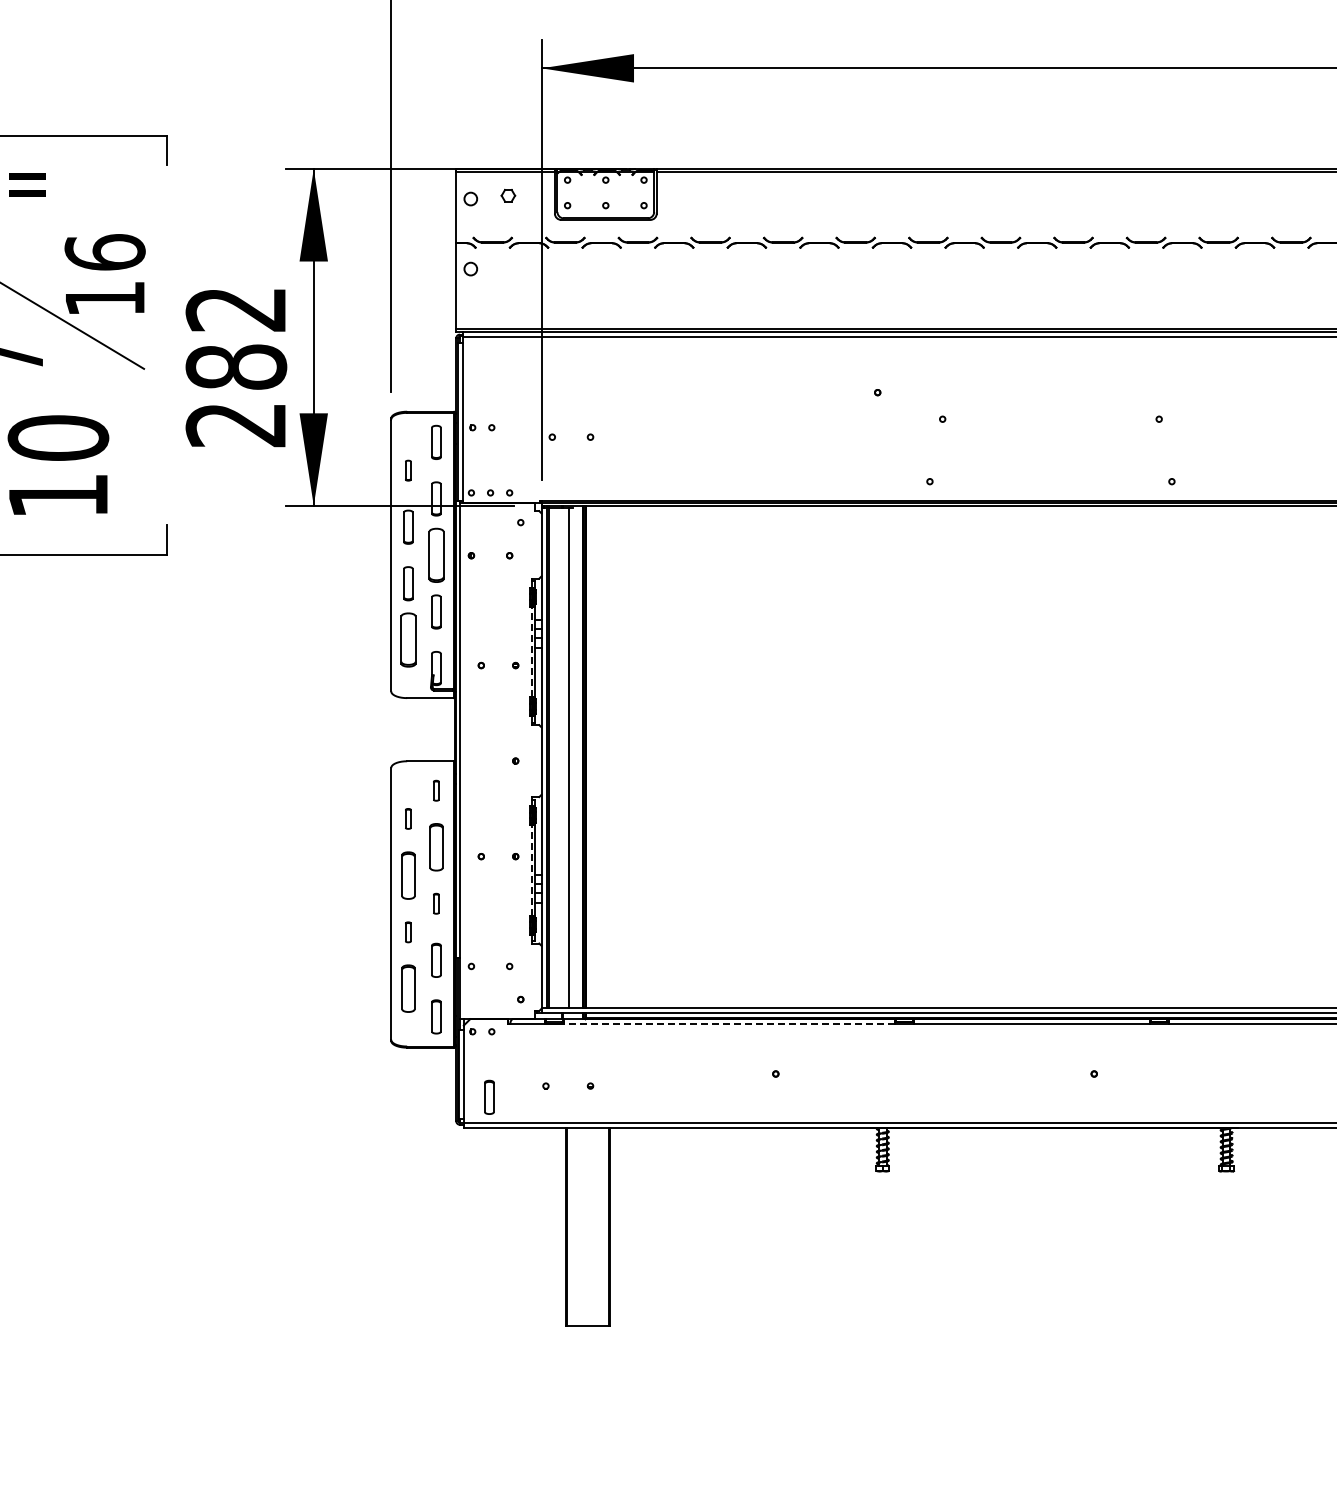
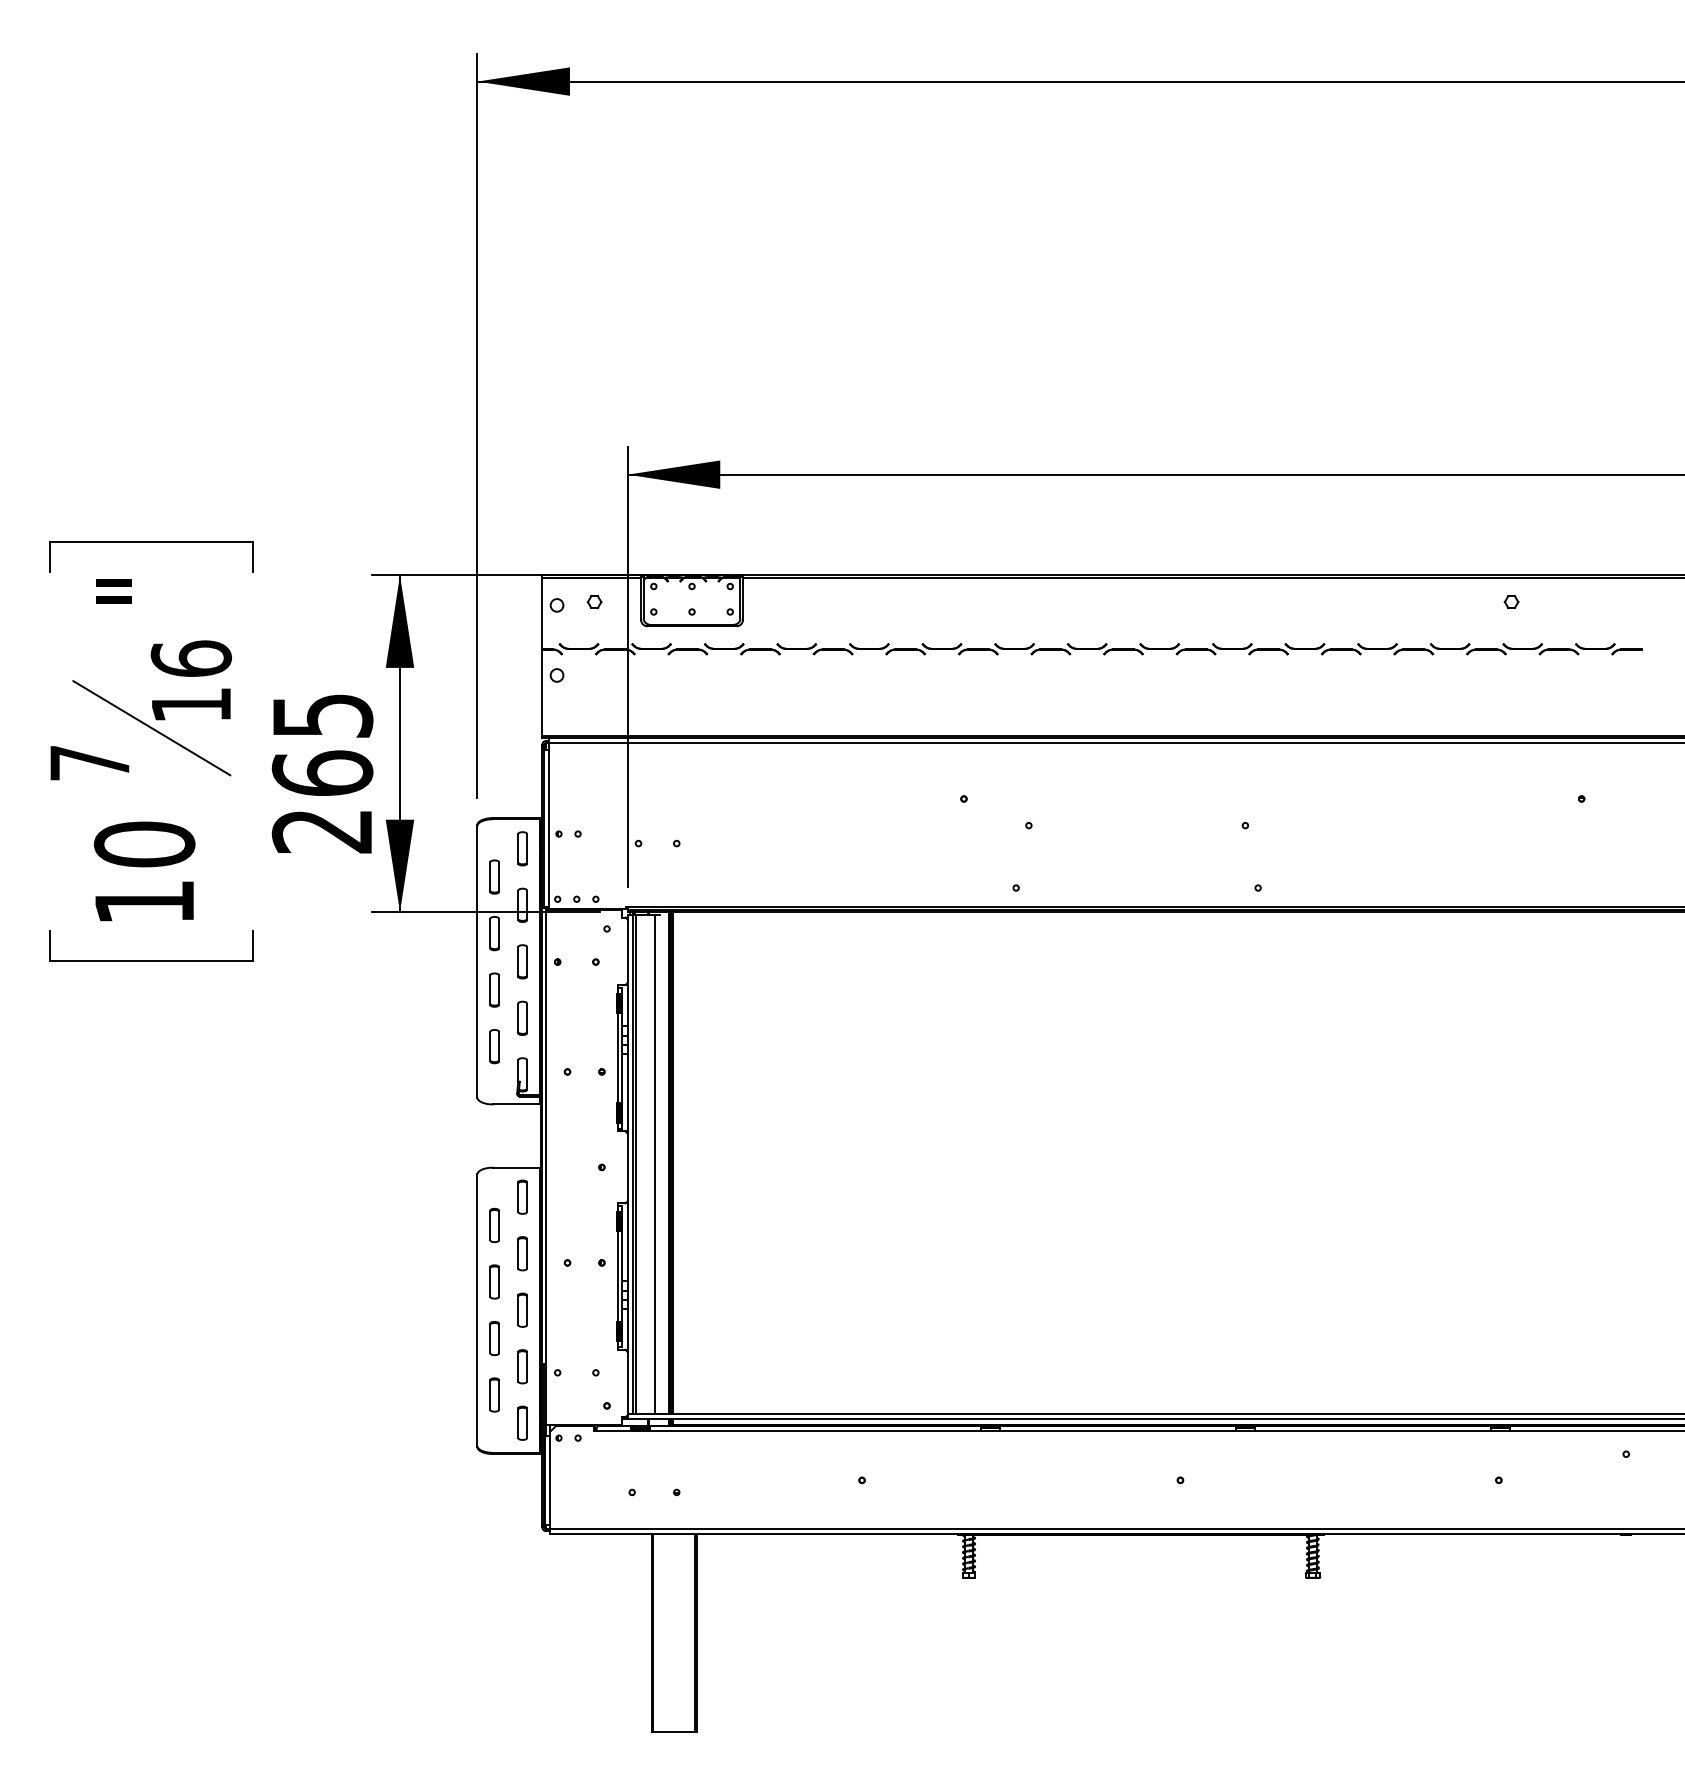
text: (236, 339) -> (322, 745), 282 -> 265
part: (408, 470) -> (494, 876), size x1.67
part: (436, 555) -> (522, 961), size x0.62
part: (408, 640) -> (494, 1046), size x0.62
line: (531, 651) -> (617, 1057), dashed -> solid
part: (436, 790) -> (522, 1196), size x1.67
part: (408, 818) -> (494, 1224), size x1.67
part: (436, 847) -> (522, 1253), size x0.71
line: (531, 870) -> (617, 1276), dashed -> solid
part: (408, 875) -> (494, 1281), size x0.71
part: (436, 903) -> (522, 1309), size x1.67
part: (408, 932) -> (494, 1338), size x1.67
part: (408, 988) -> (494, 1394), size x0.71
line: (729, 1024) -> (815, 1430), dashed -> solid
part: (489, 1097) -> (575, 1503), removed

